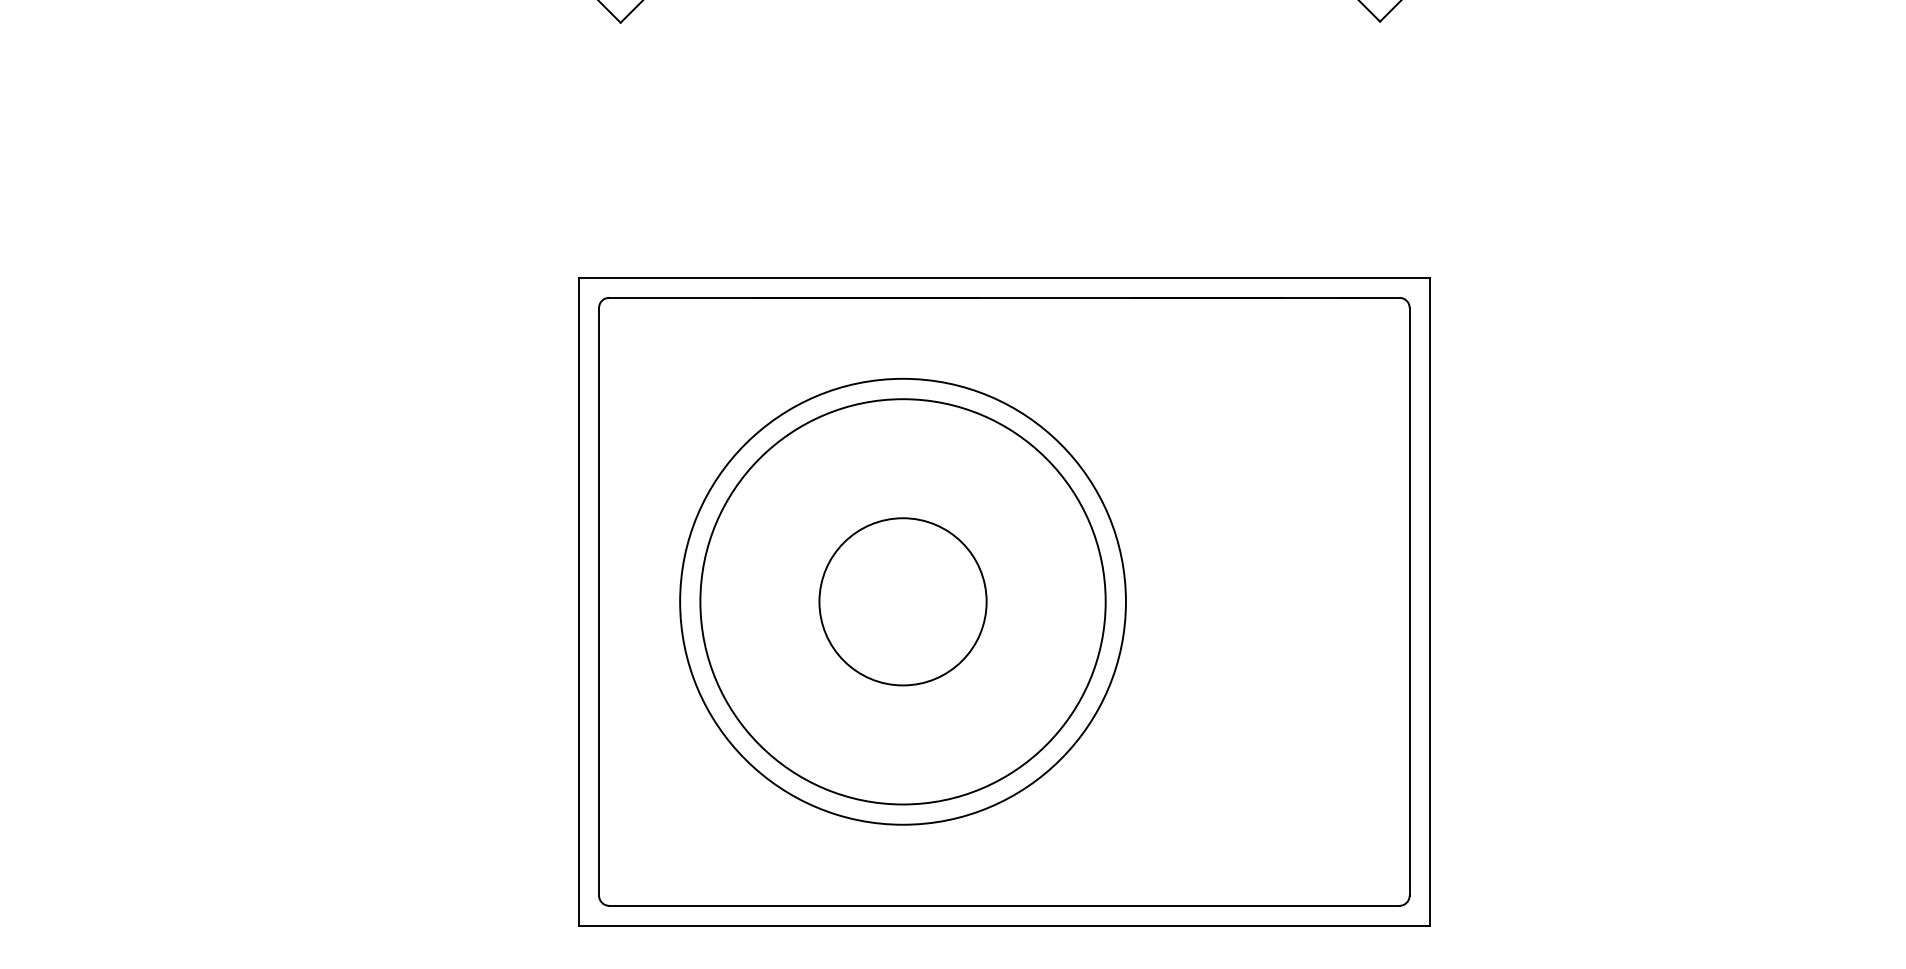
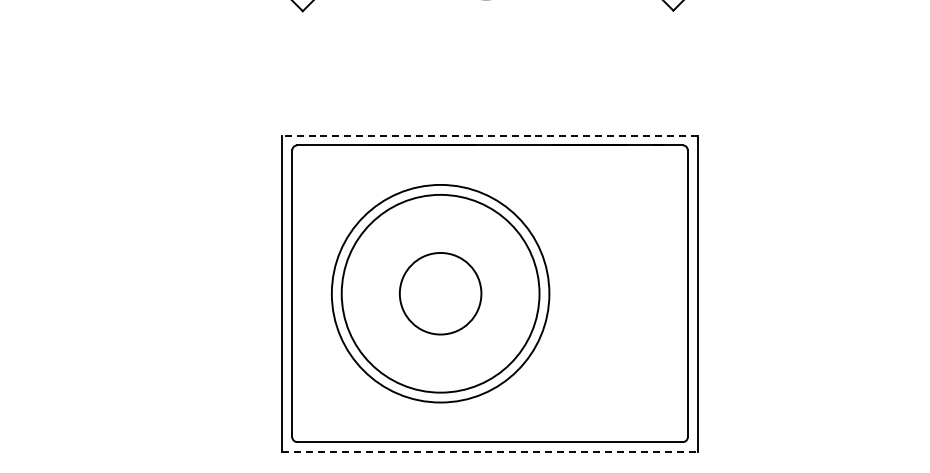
line: (1005, 277) -> (490, 135), solid -> dashed
line: (1005, 925) -> (490, 451), solid -> dashed

